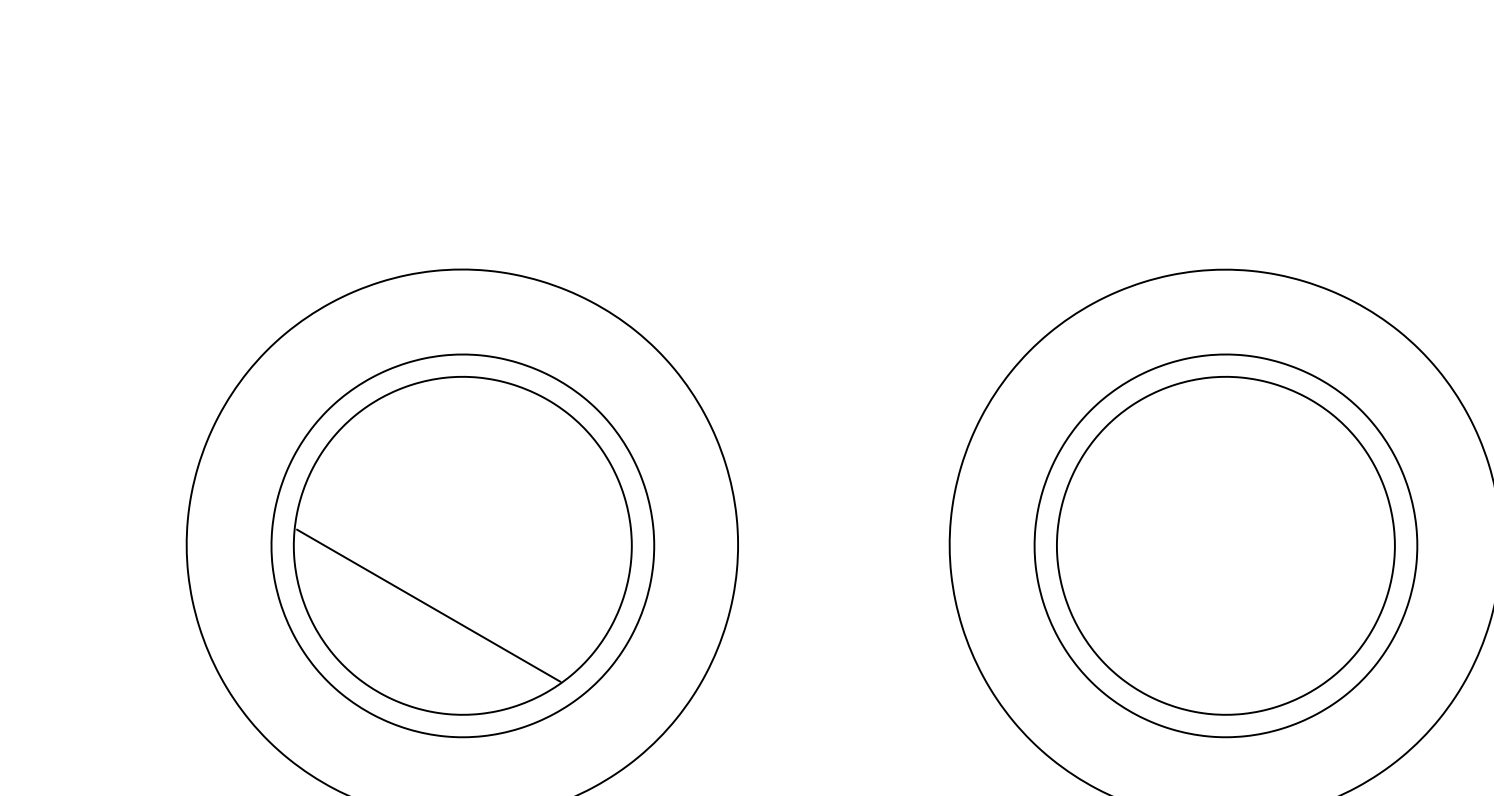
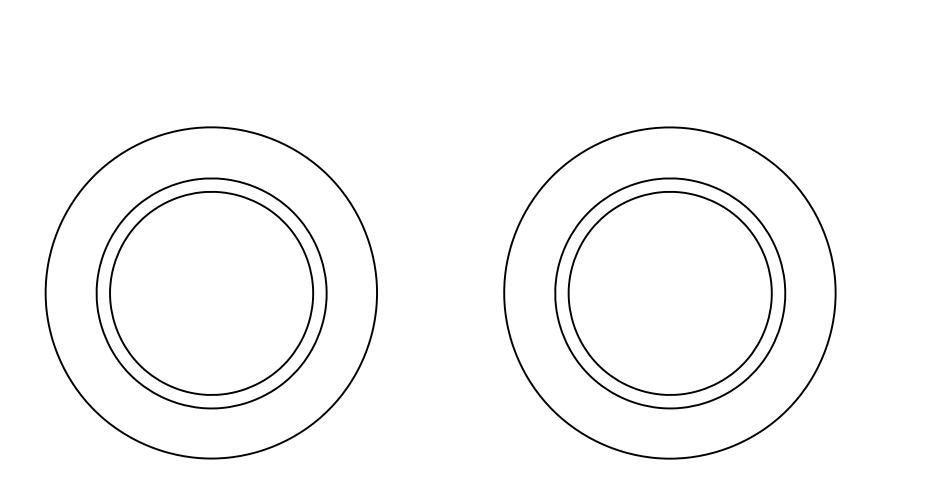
line: (429, 605) -> (191, 329), removed

